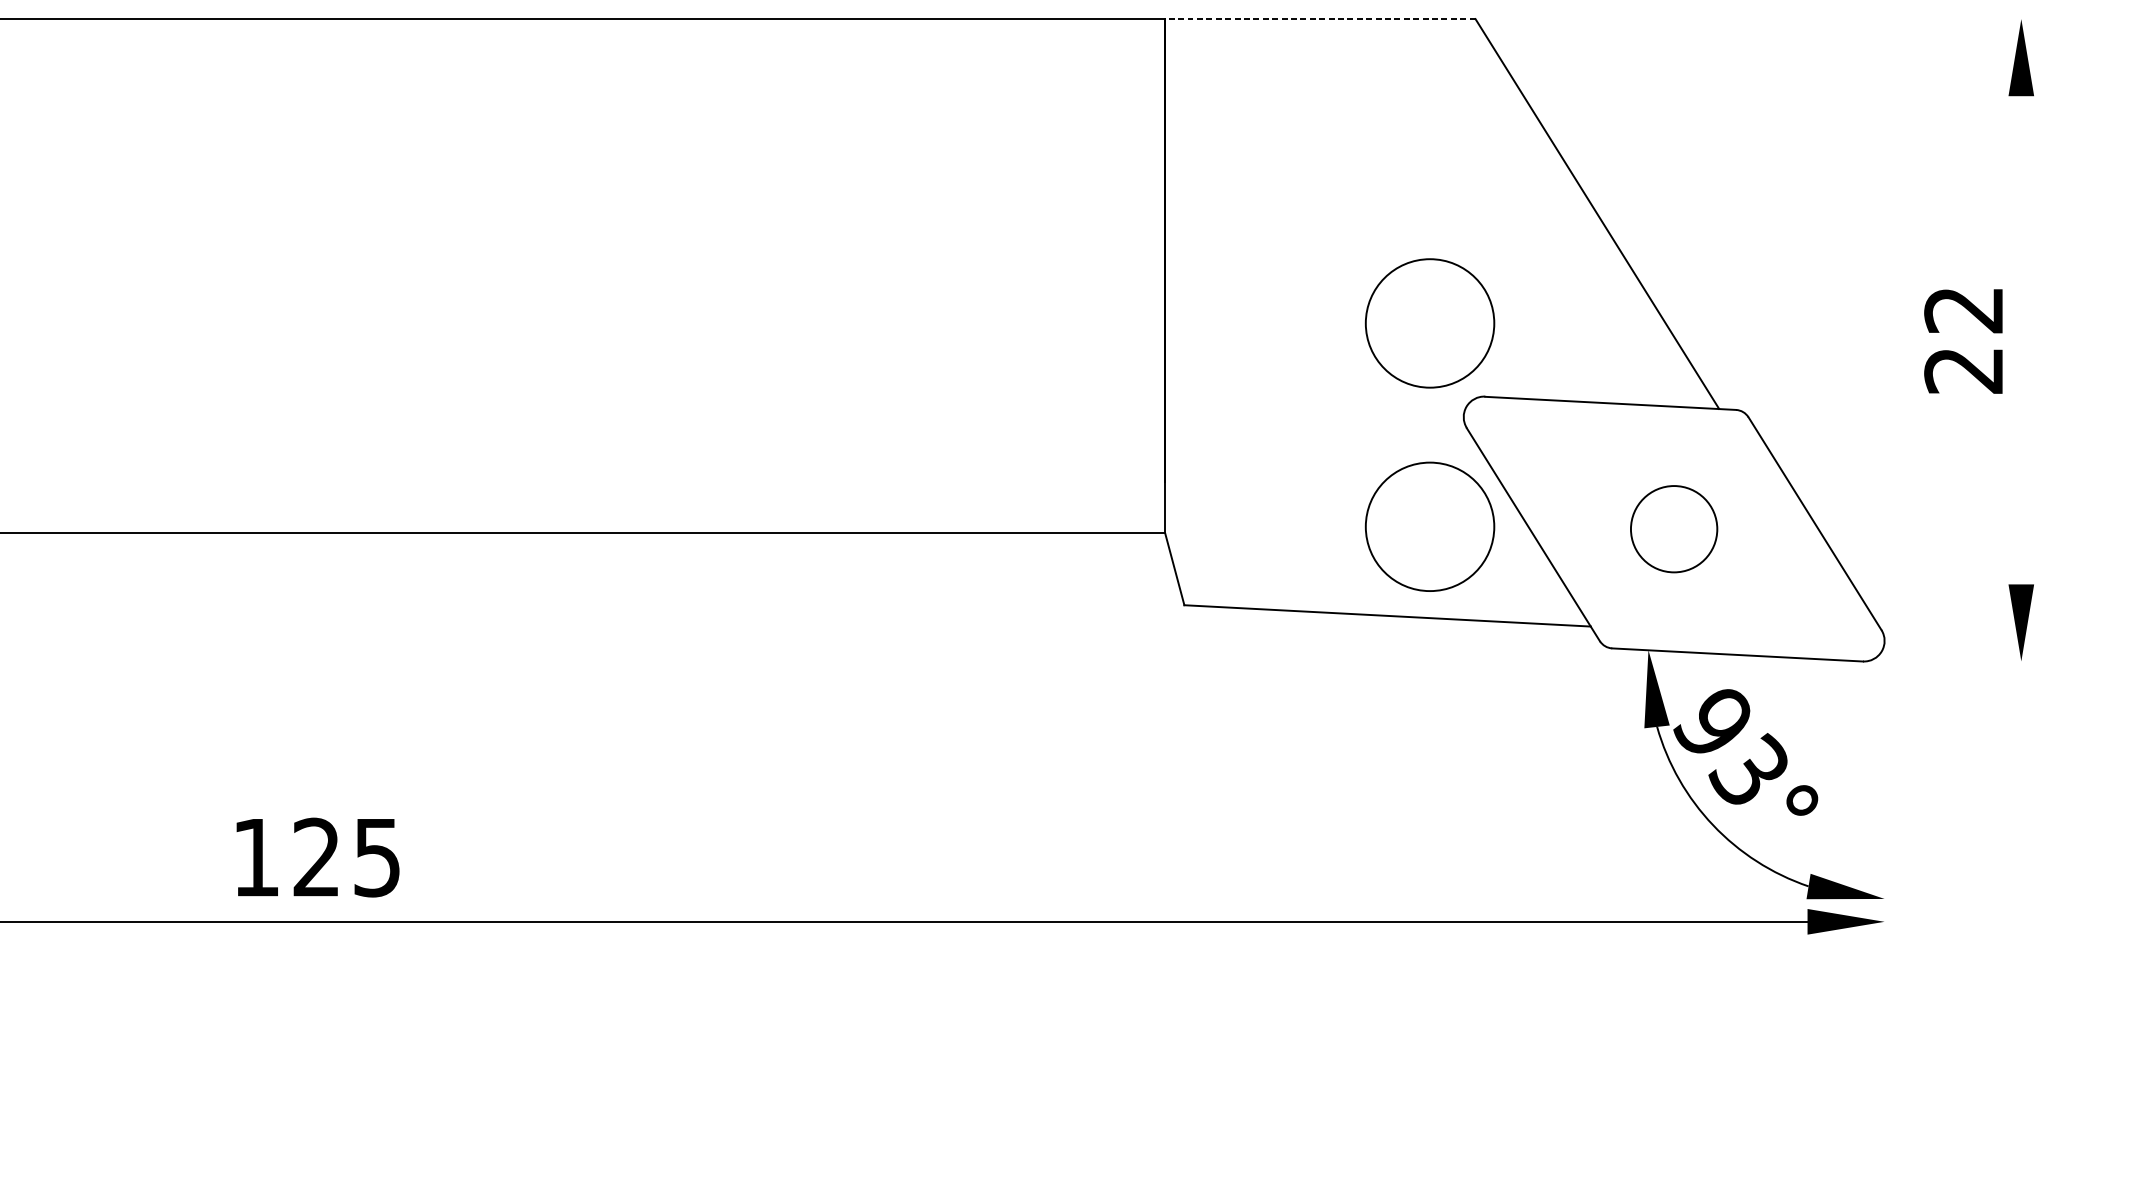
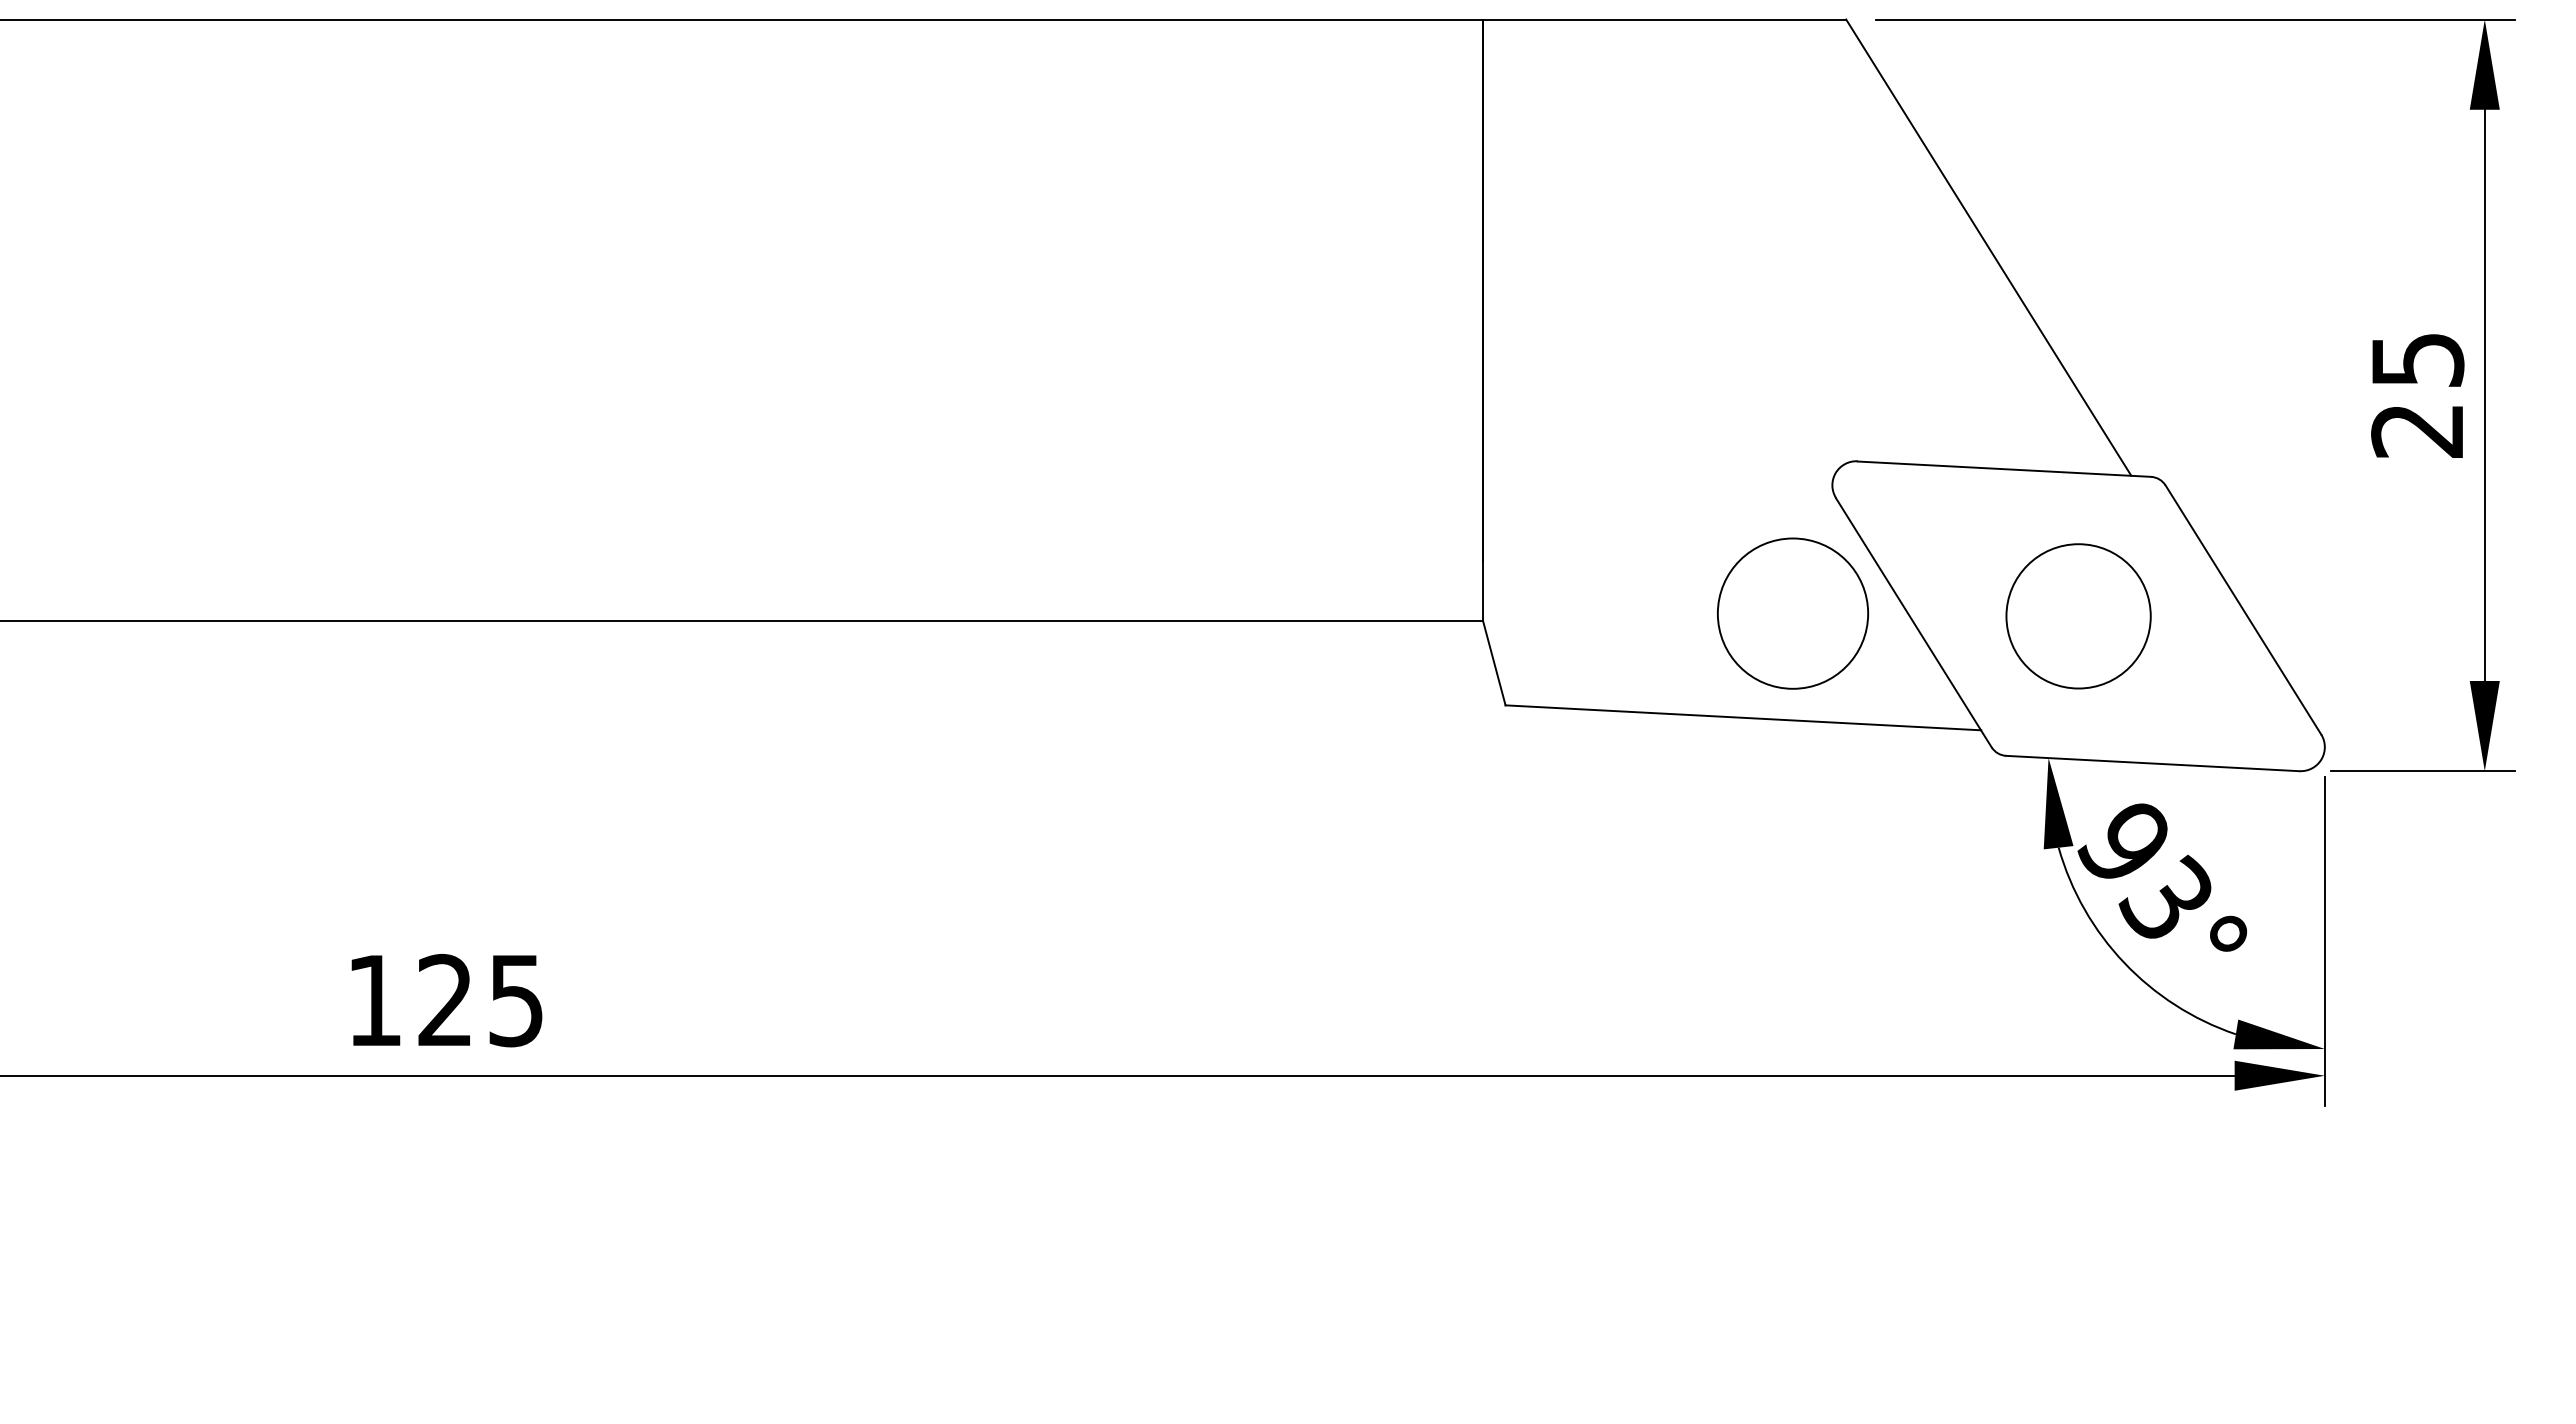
line: (1320, 19) -> (1664, 19), dashed -> solid
line: (1774, 19) -> (2195, 19), added
text: (1963, 310) -> (2417, 360), 22 -> 25
circle: (1430, 323) -> (1793, 375), removed
line: (2021, 340) -> (2484, 395), added
circle: (1674, 529) -> (2078, 616), size x1.43
line: (1968, 661) -> (2422, 771), added
line: (1884, 807) -> (2324, 941), added
text: (317, 857) -> (446, 1000), moved

